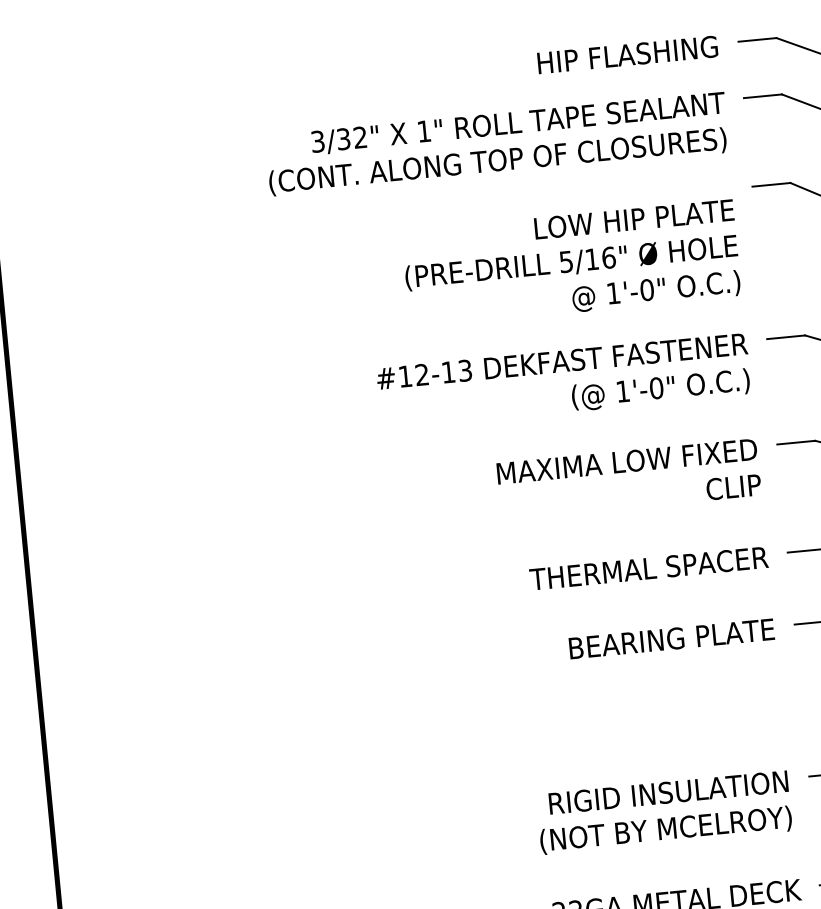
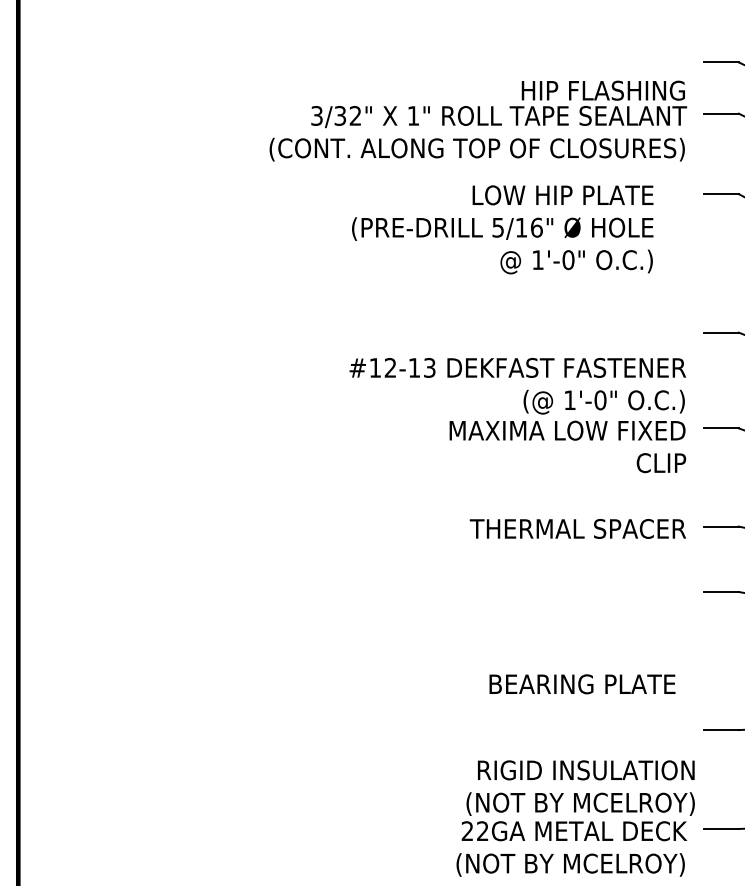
text: (626, 54) -> (602, 90), moved
text: (571, 263) -> (502, 229), moved
text: (563, 381) -> (517, 386), moved
text: (671, 639) -> (582, 684), moved
text: (664, 812) -> (580, 787), moved

